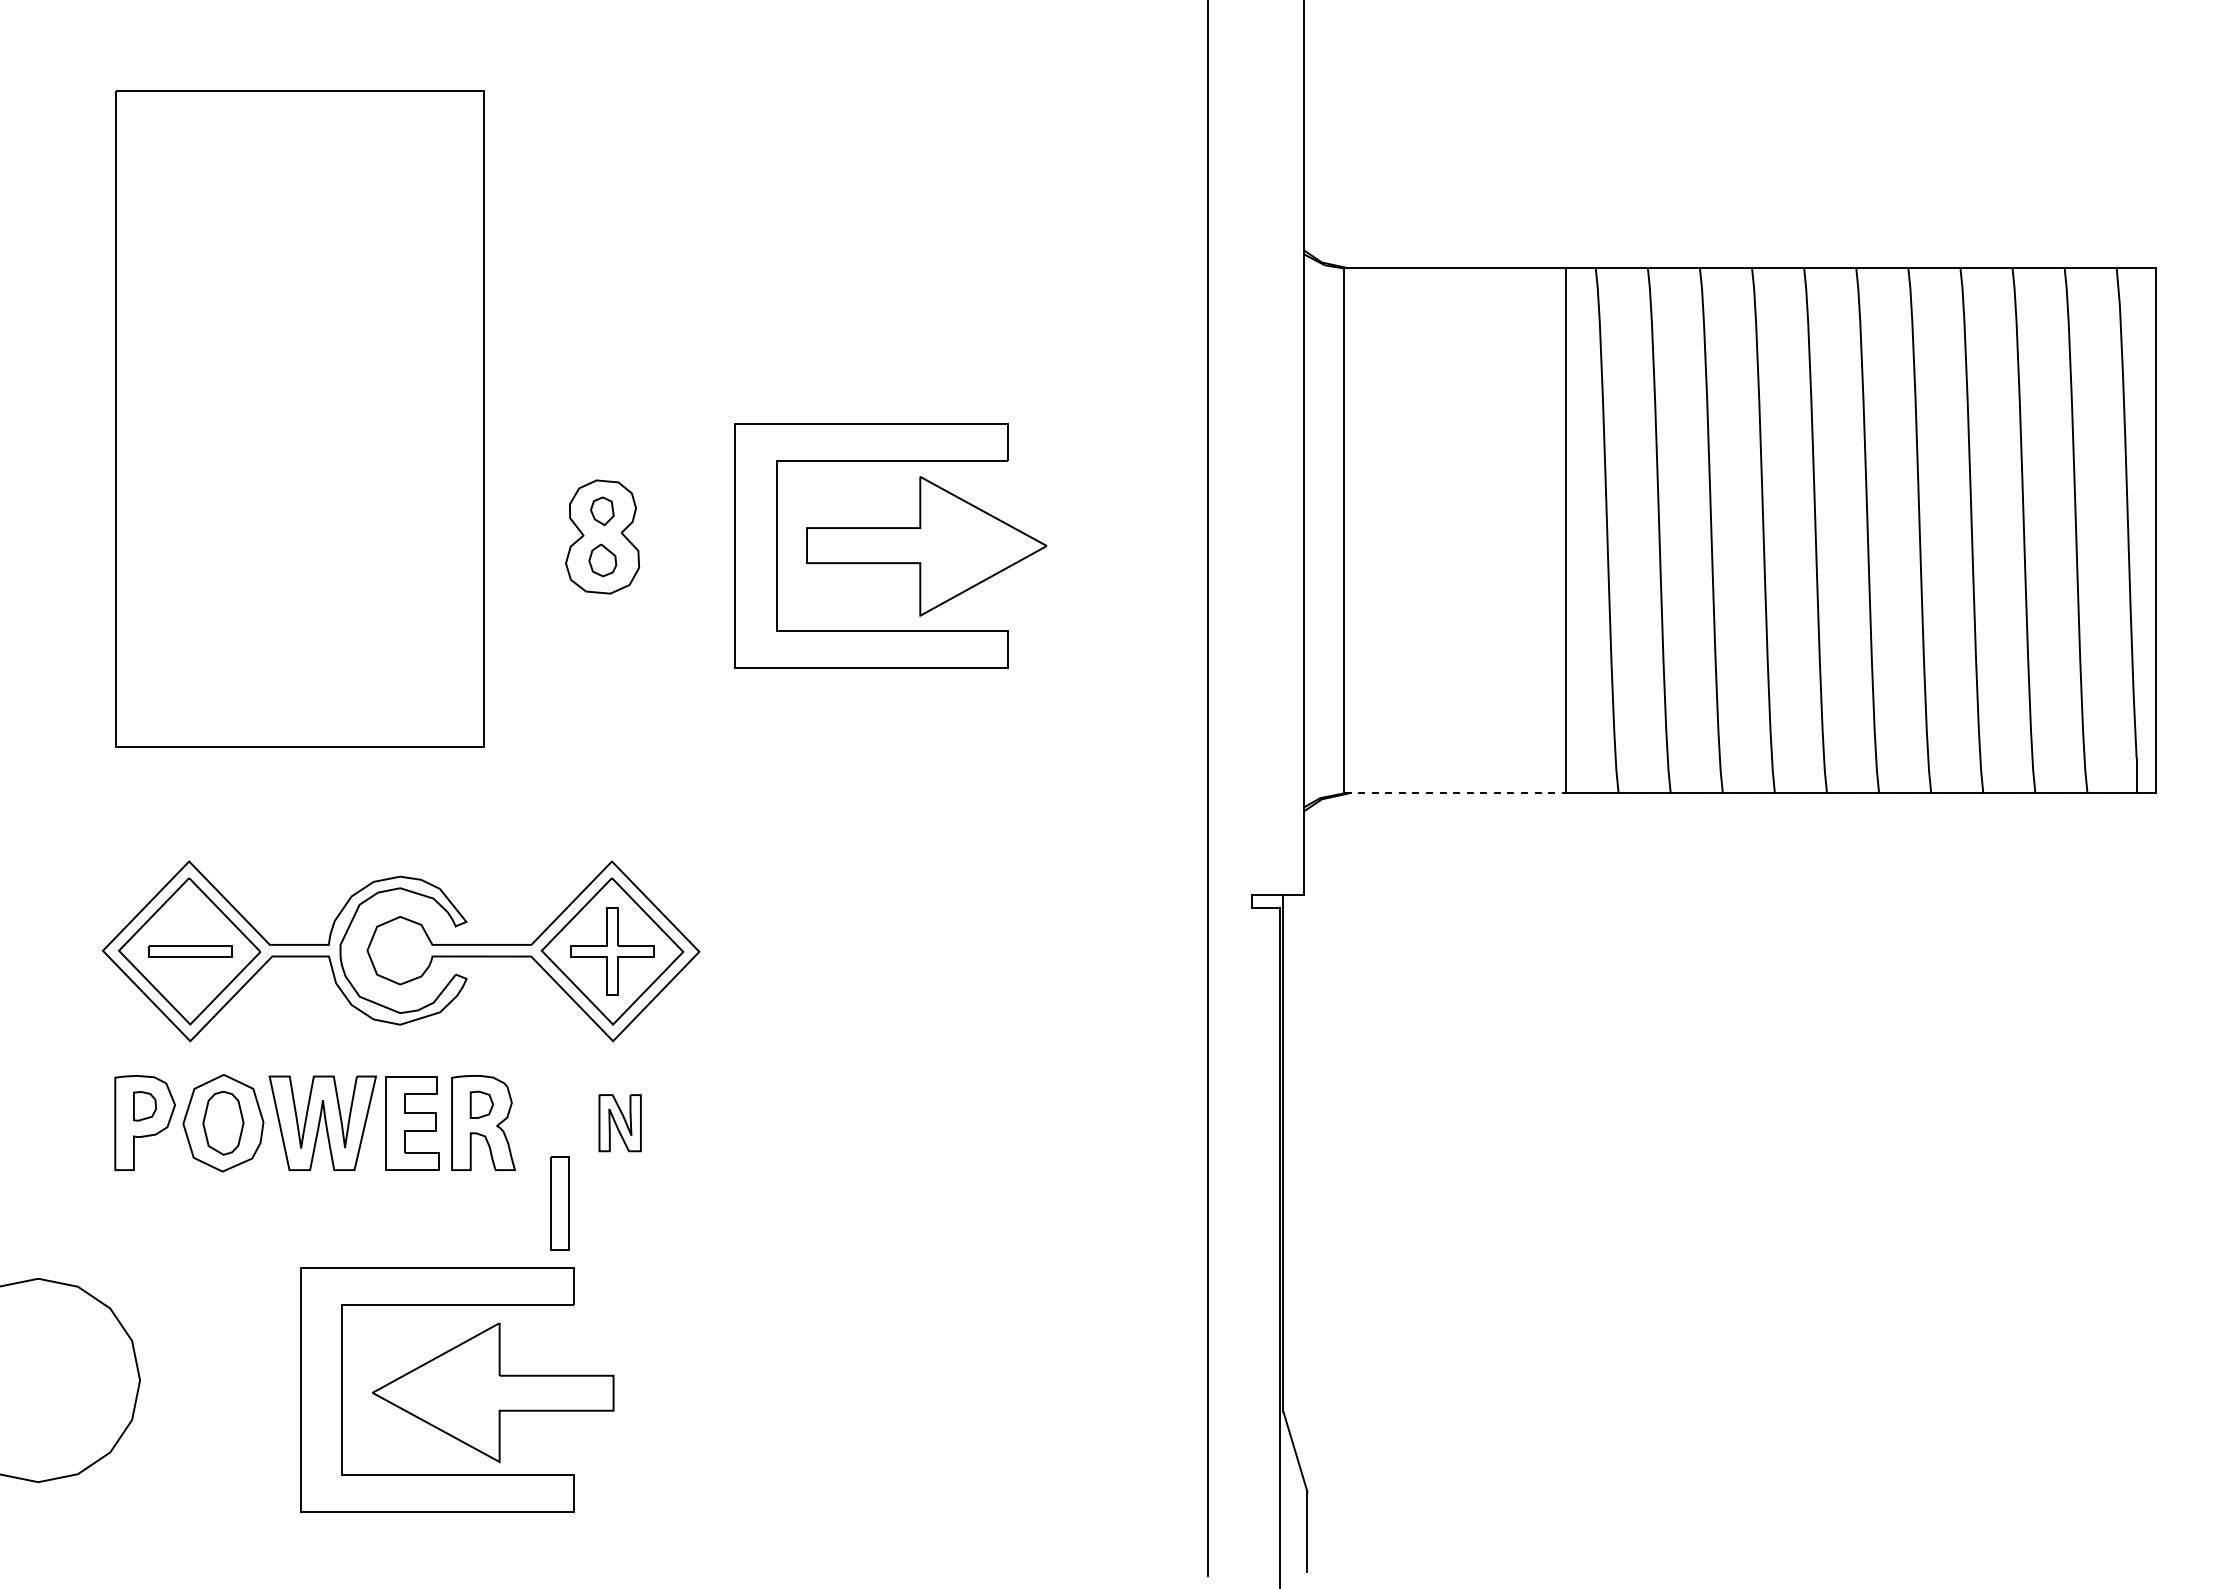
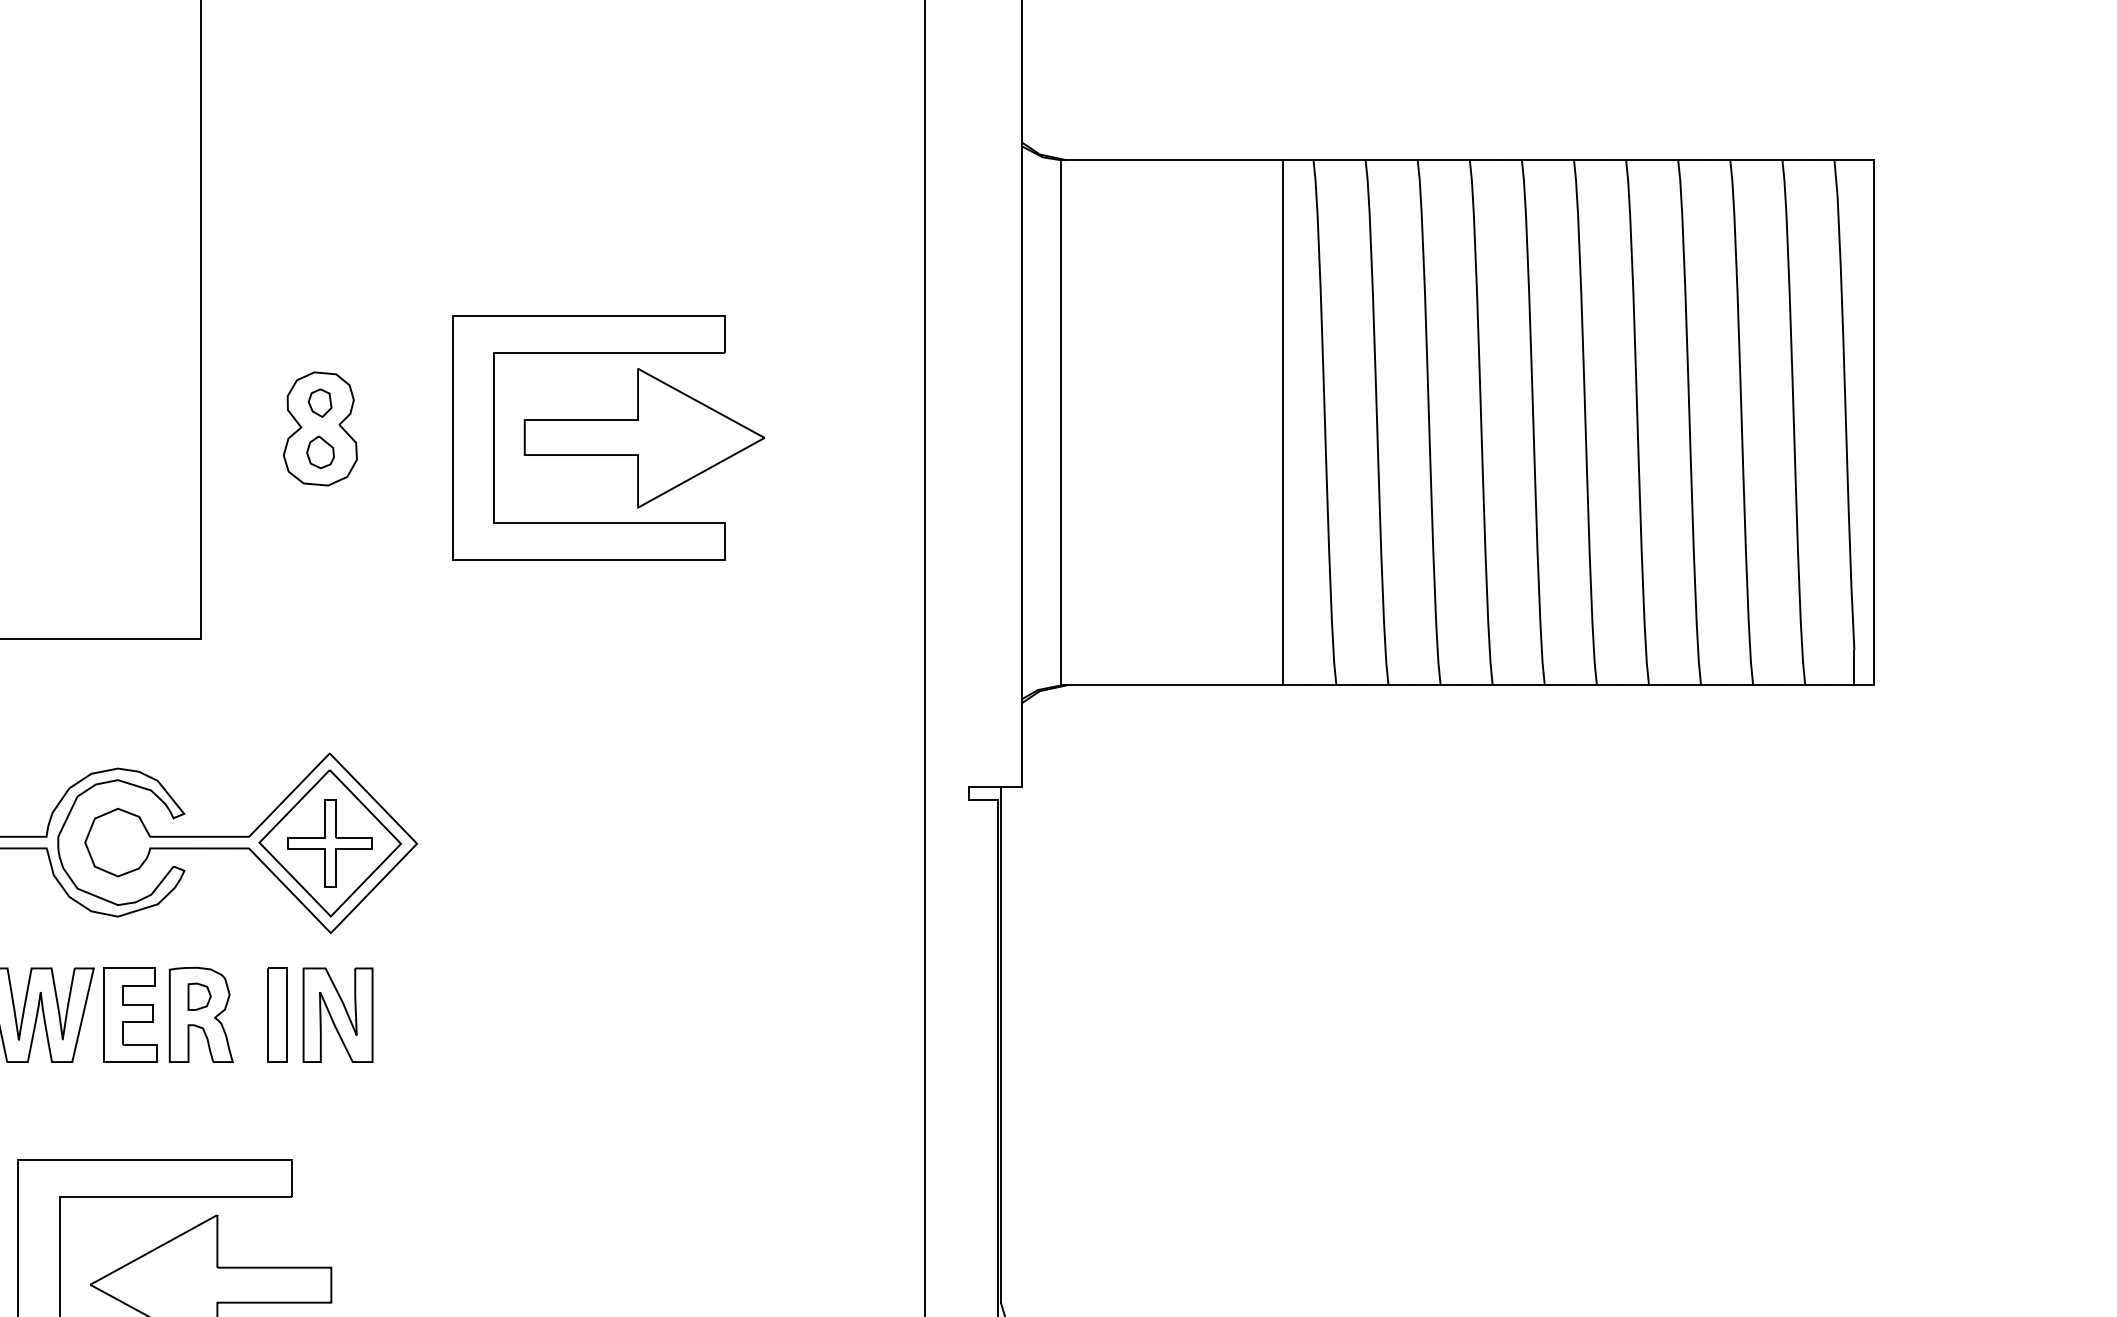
line: (1455, 793) -> (1173, 685), dashed -> solid
part: (619, 1122) -> (337, 1014), size x1.67
part: (559, 1203) -> (277, 1015), moved

